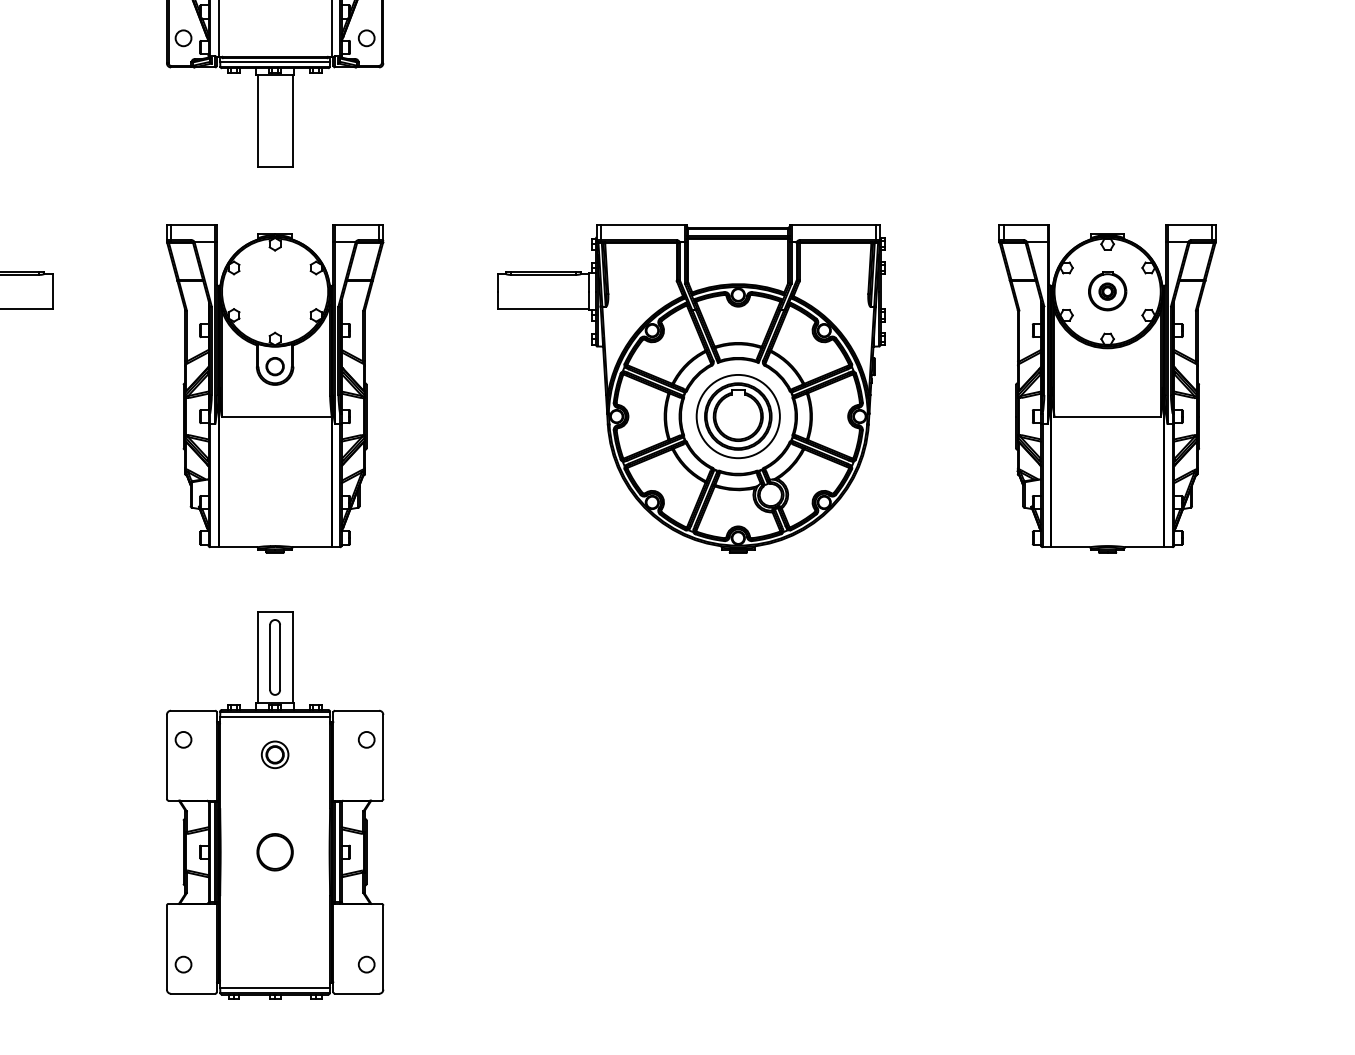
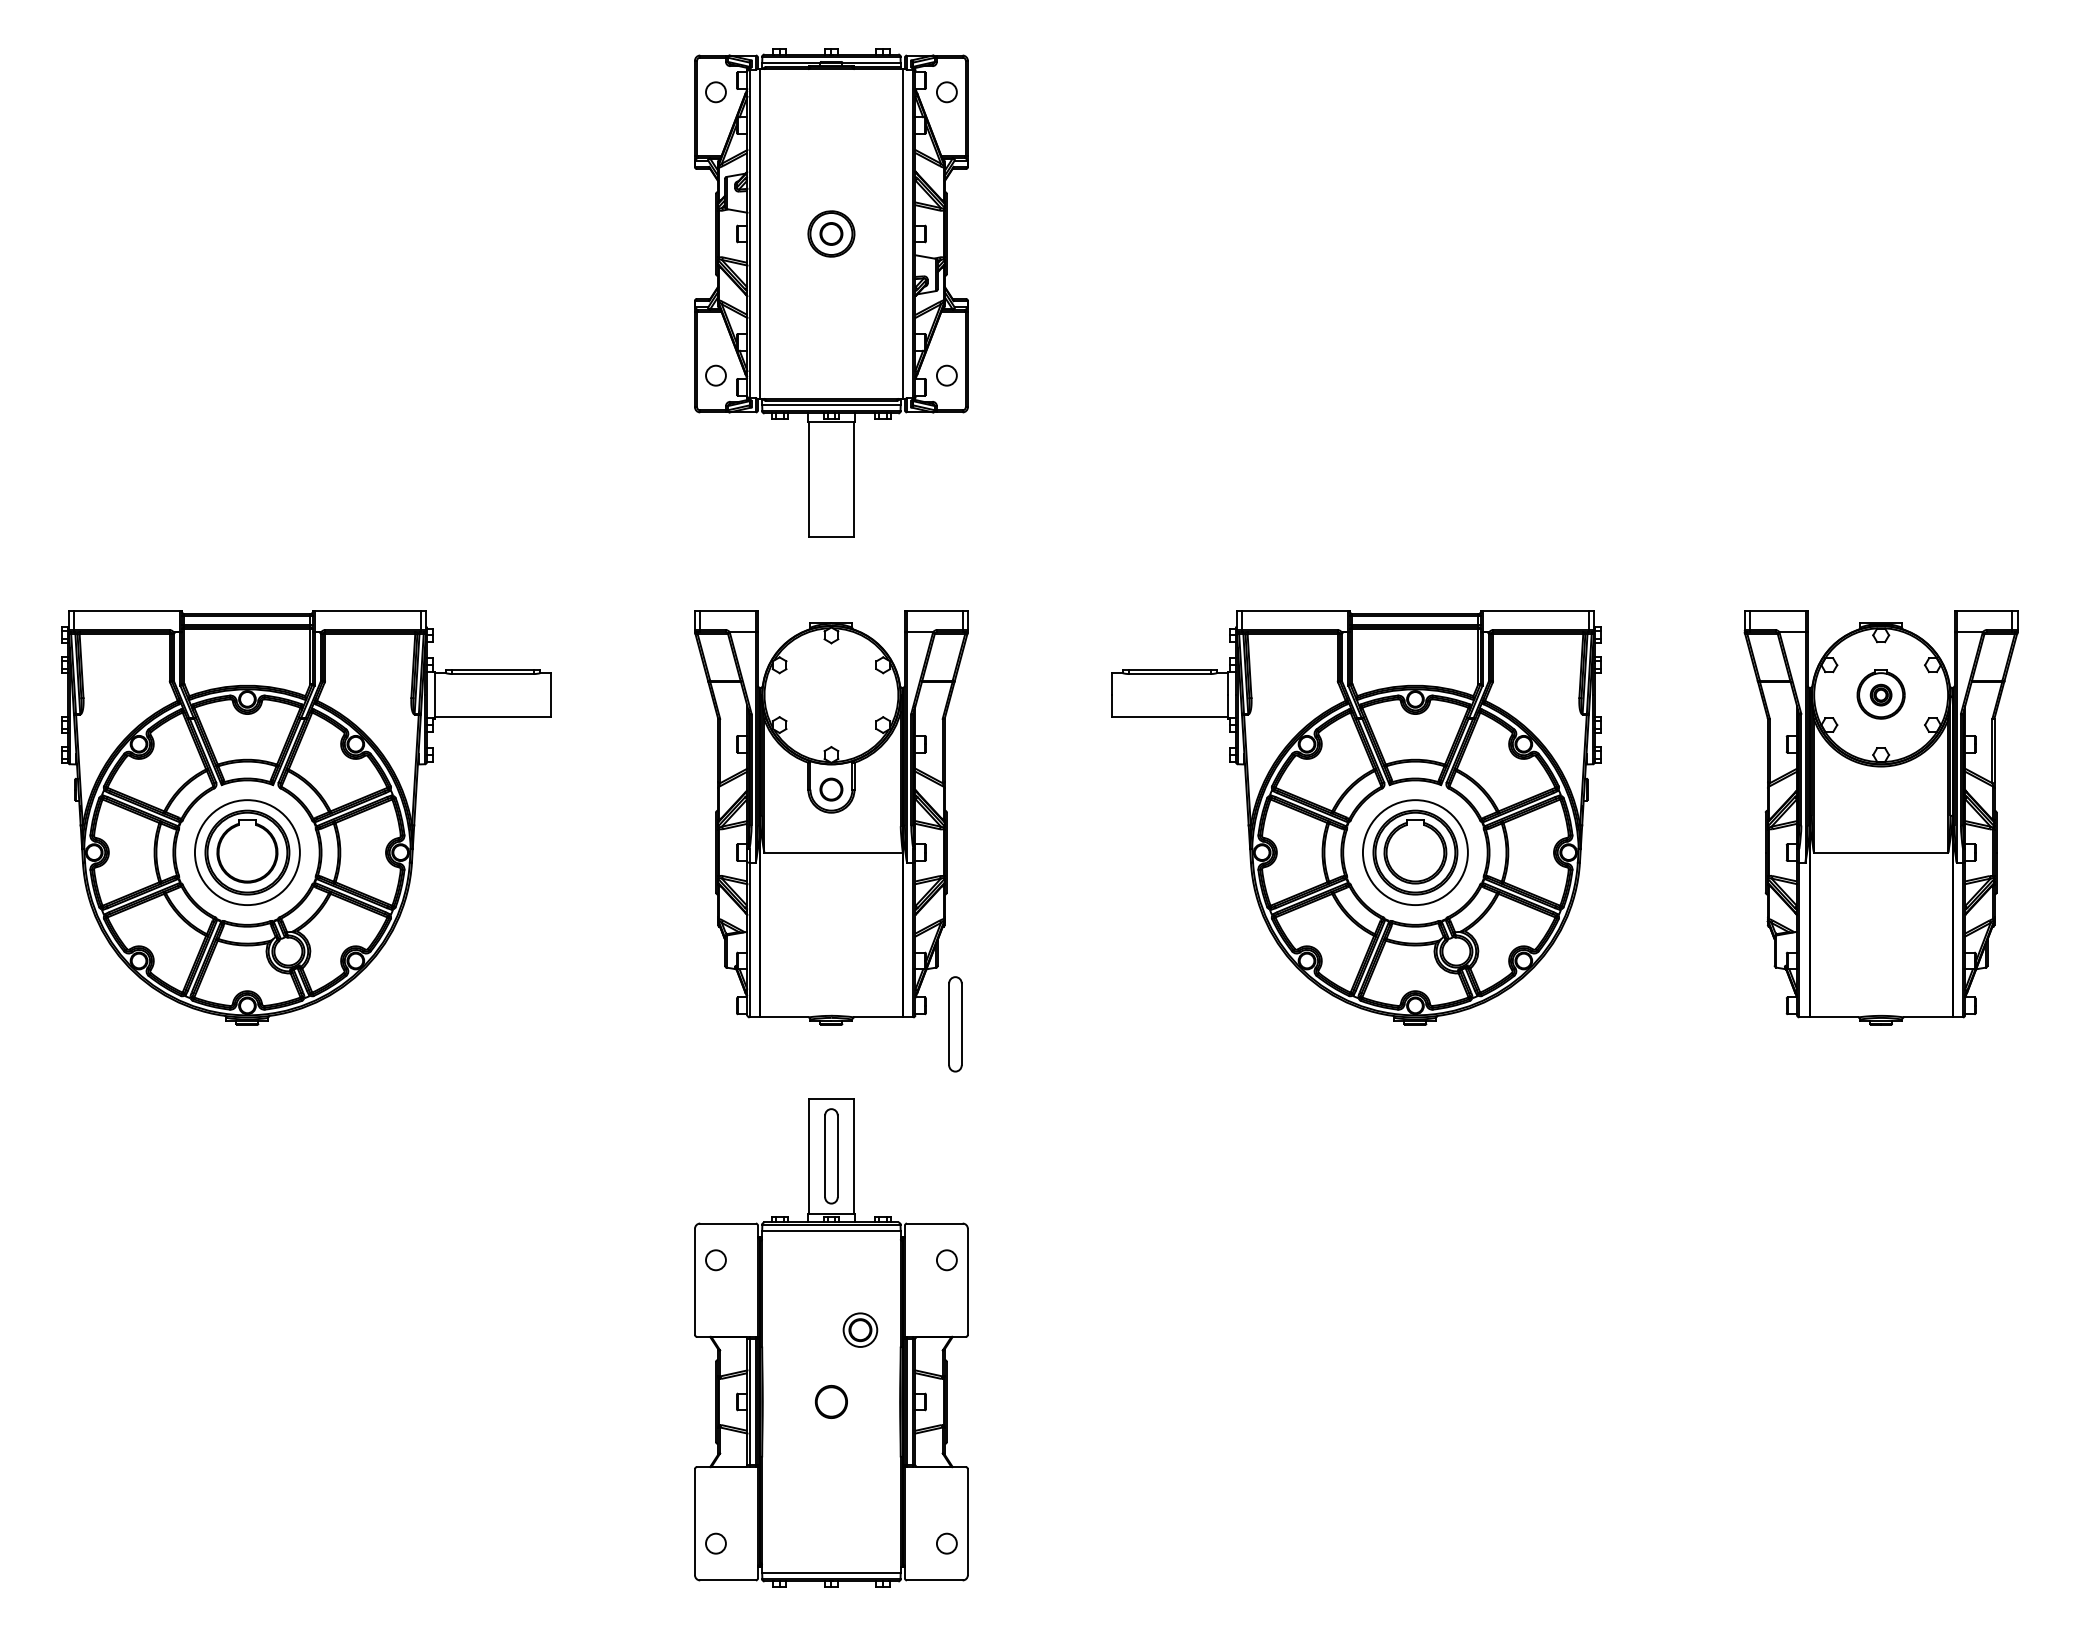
part: (373, 552) -> (955, 1024), added
part: (275, 754) -> (860, 1329), moved
part: (275, 851) -> (831, 1401), size x0.7

